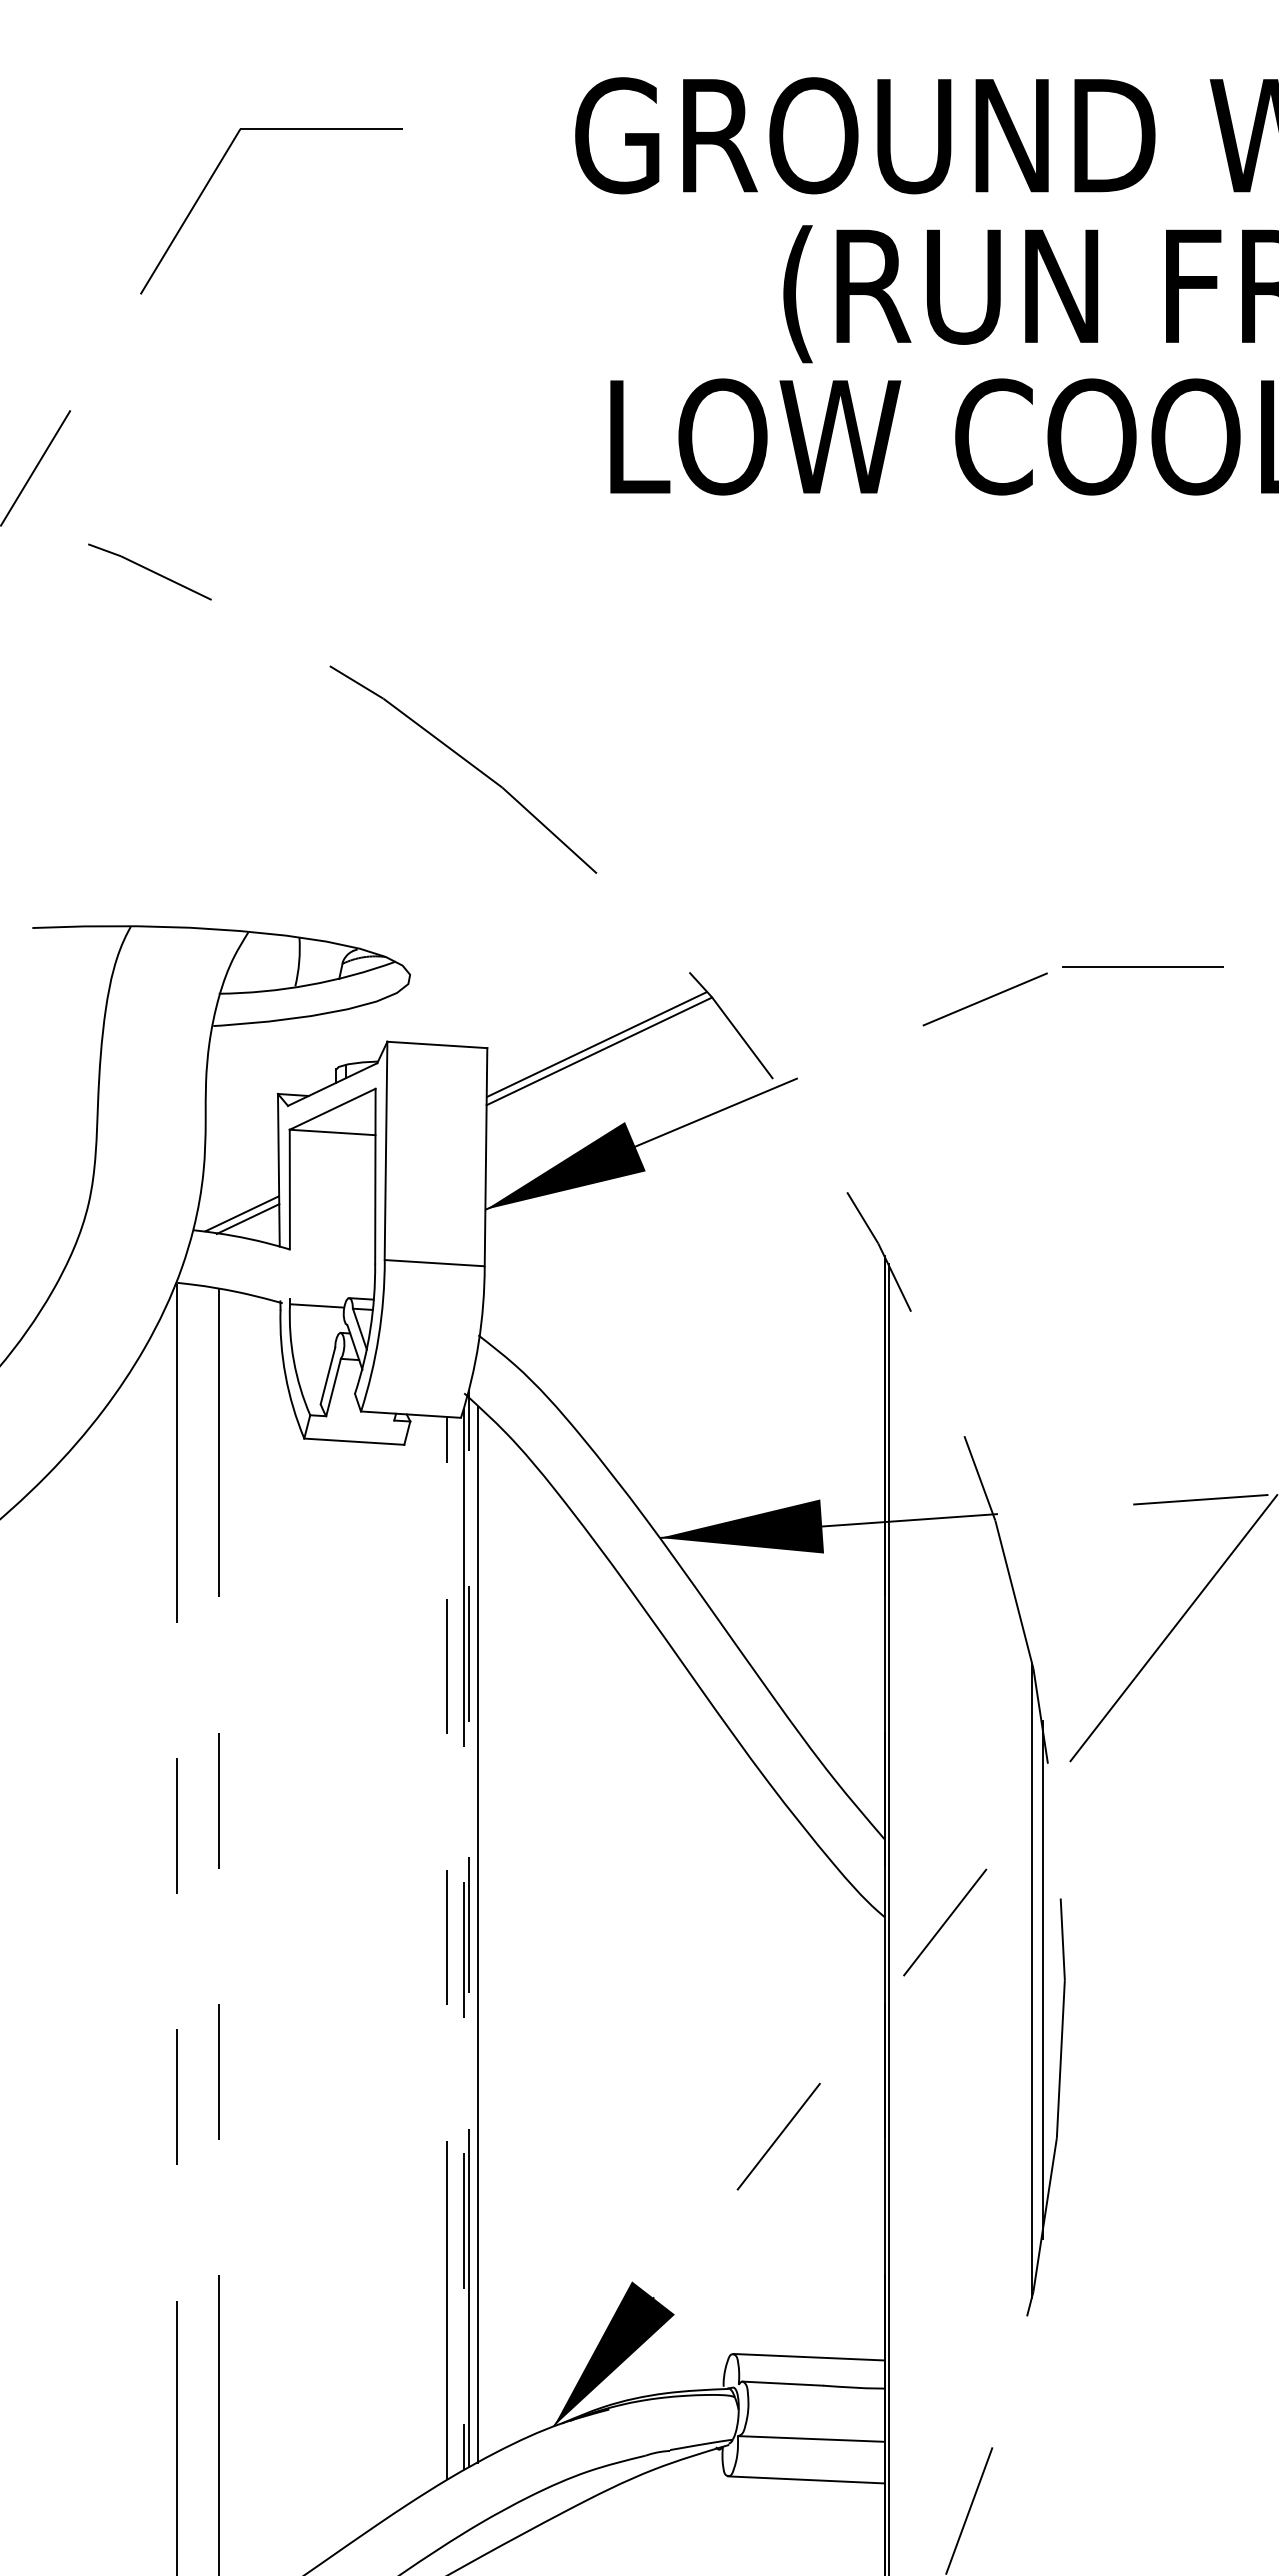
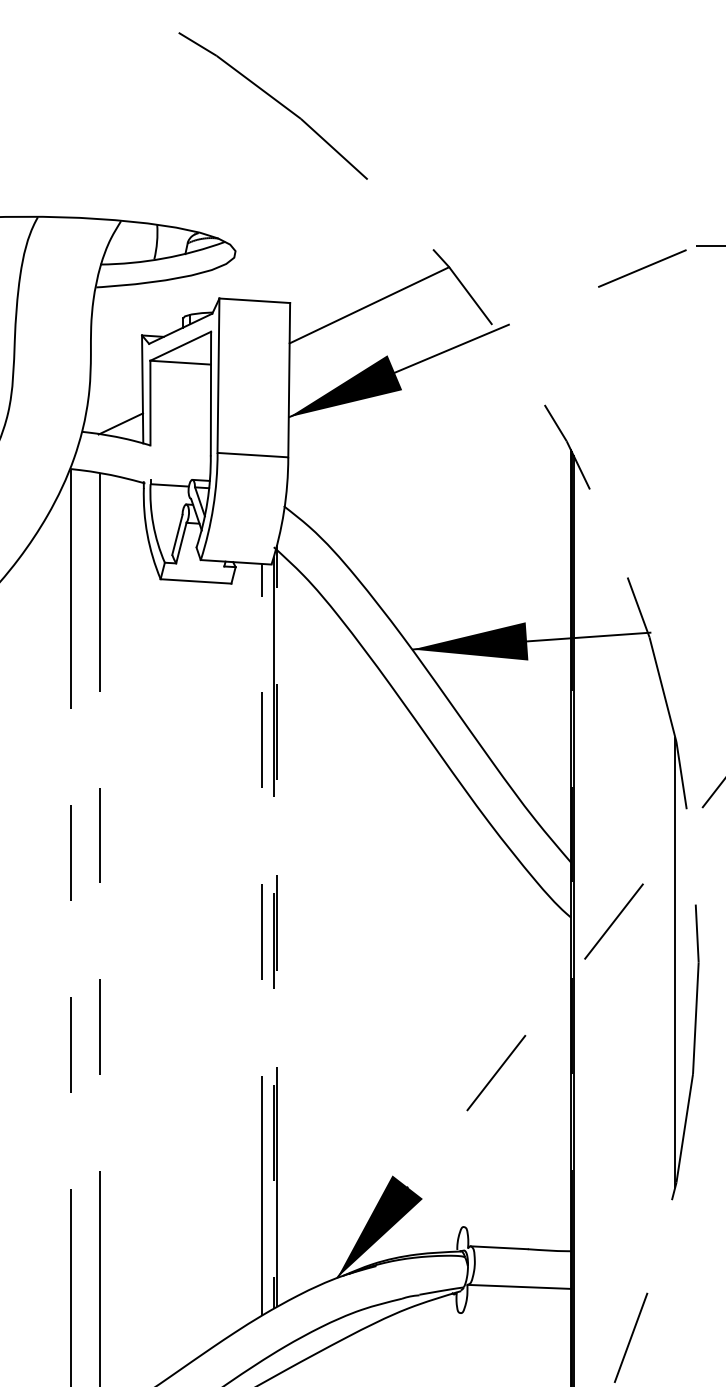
line: (596, 1044) -> (367, 300), removed
line: (241, 1213) -> (116, 420), removed
line: (478, 1934) -> (283, 930), removed
line: (1042, 1980) -> (682, 962), removed
line: (808, 2356) -> (517, 1228), removed
line: (806, 2479) -> (515, 1315), removed

